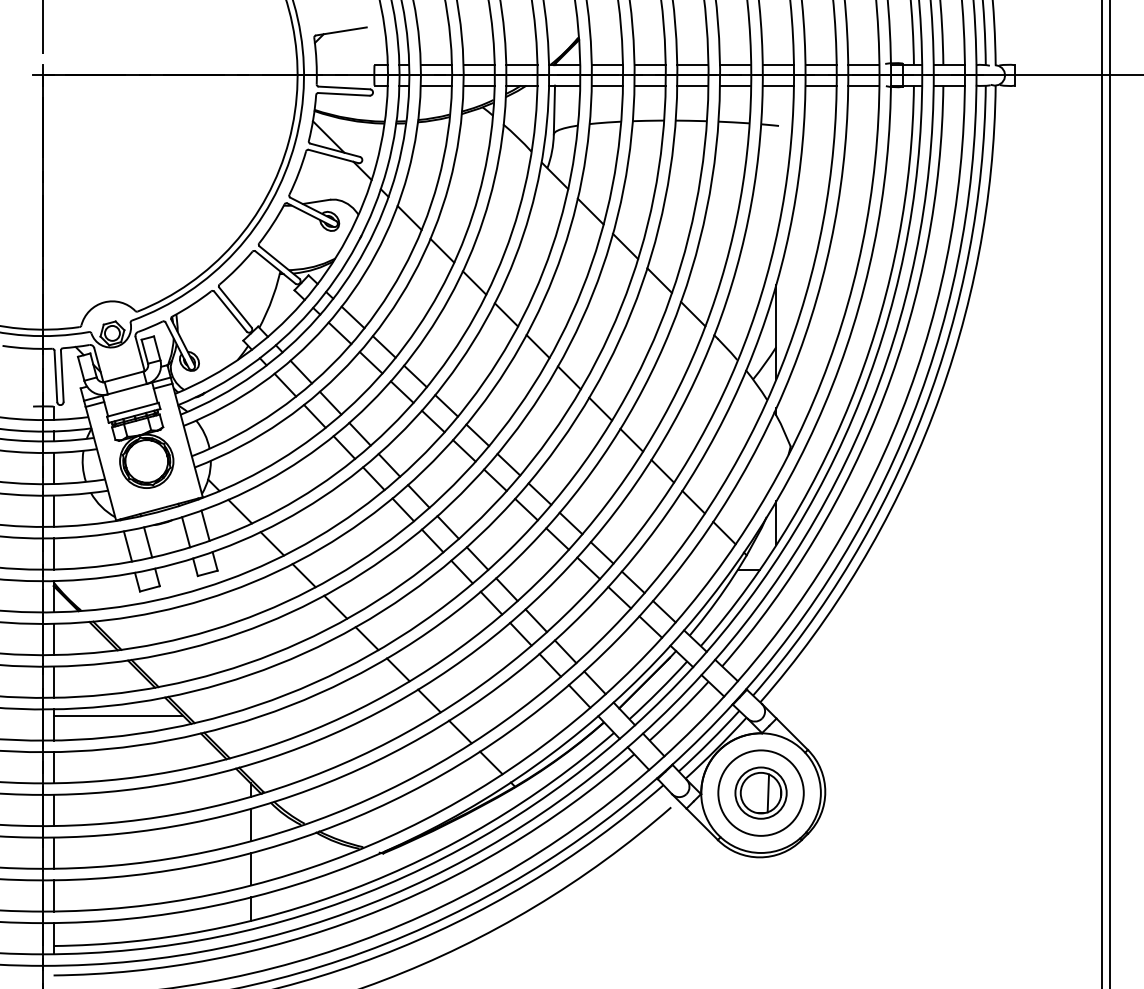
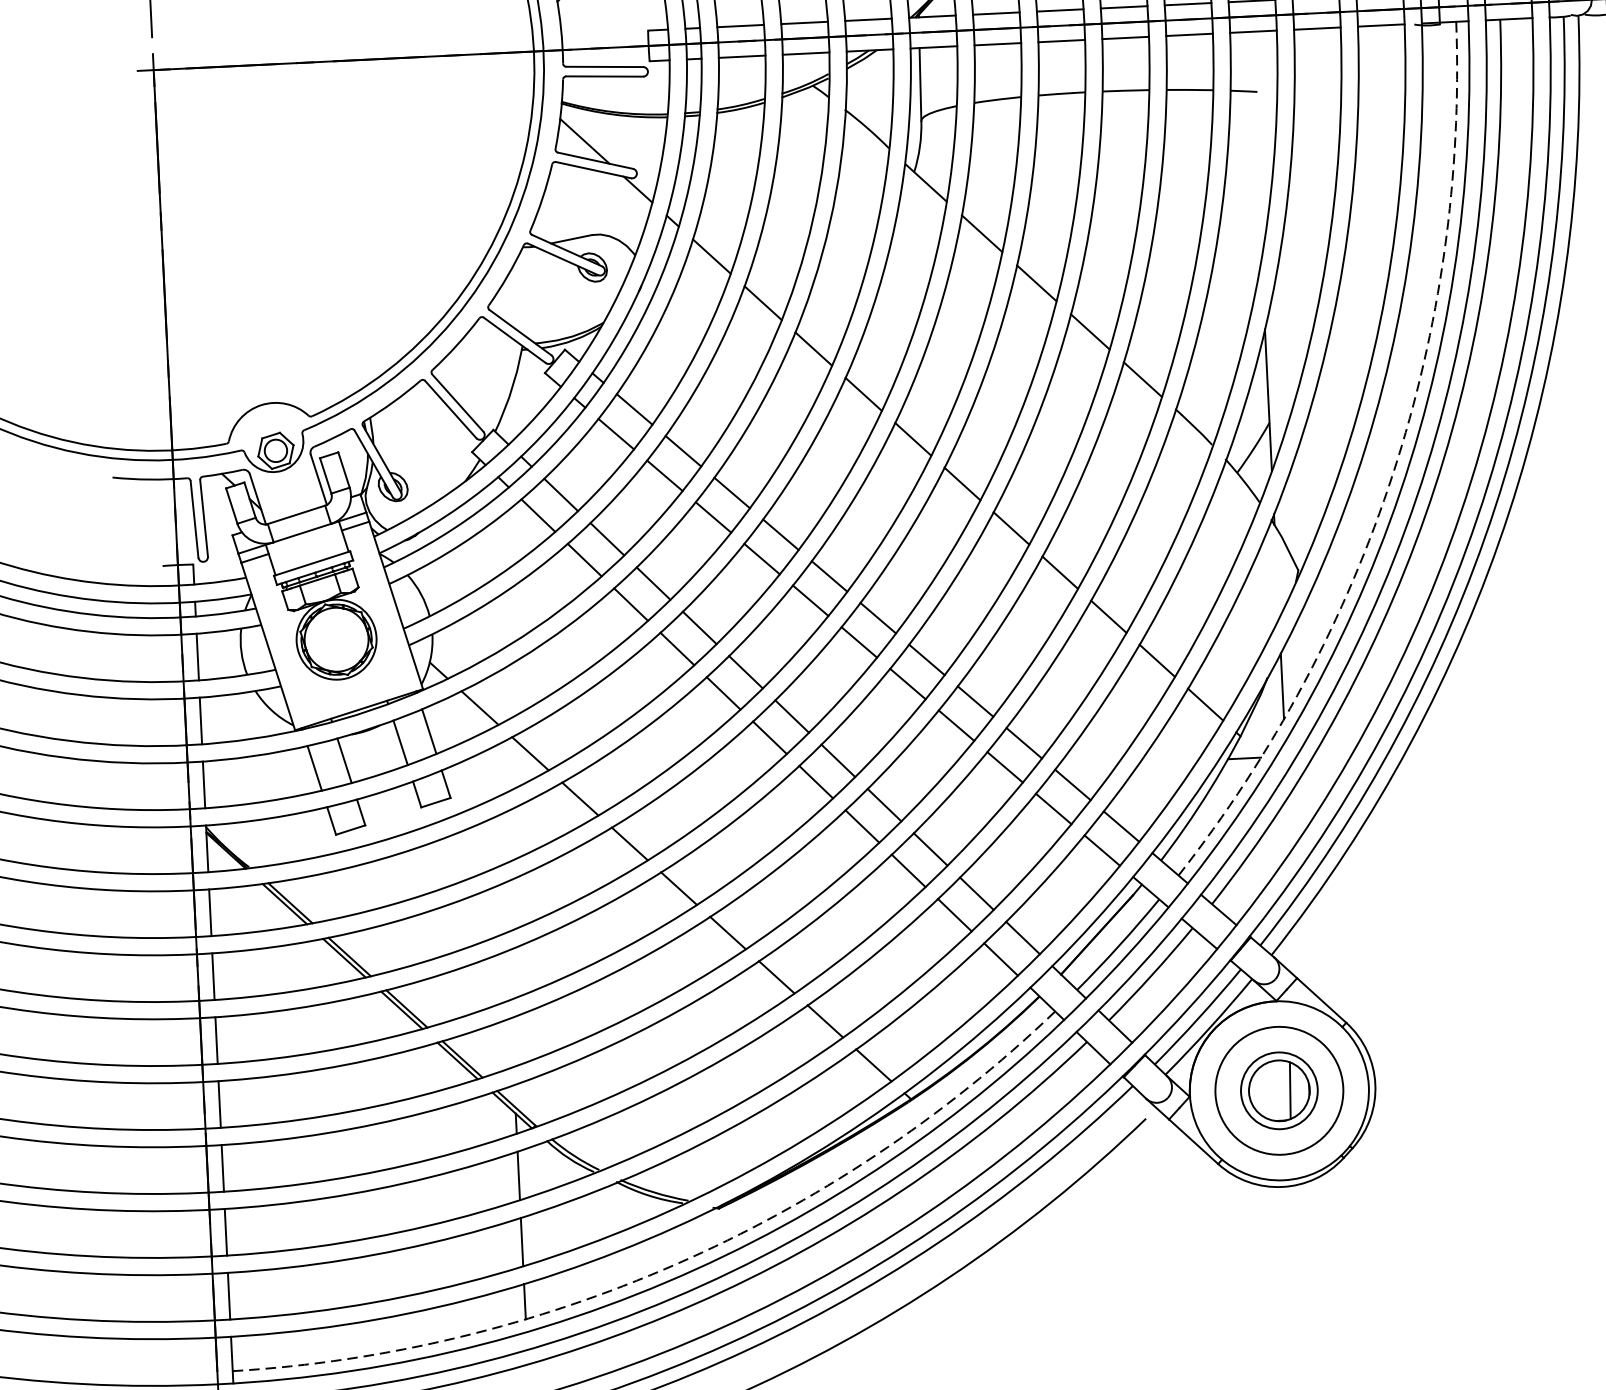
arc: (857, 384) -> (1393, 472), solid -> dashed
line: (118, 715) -> (312, 1021), removed
arc: (352, 889) -> (675, 1264), solid -> dashed

